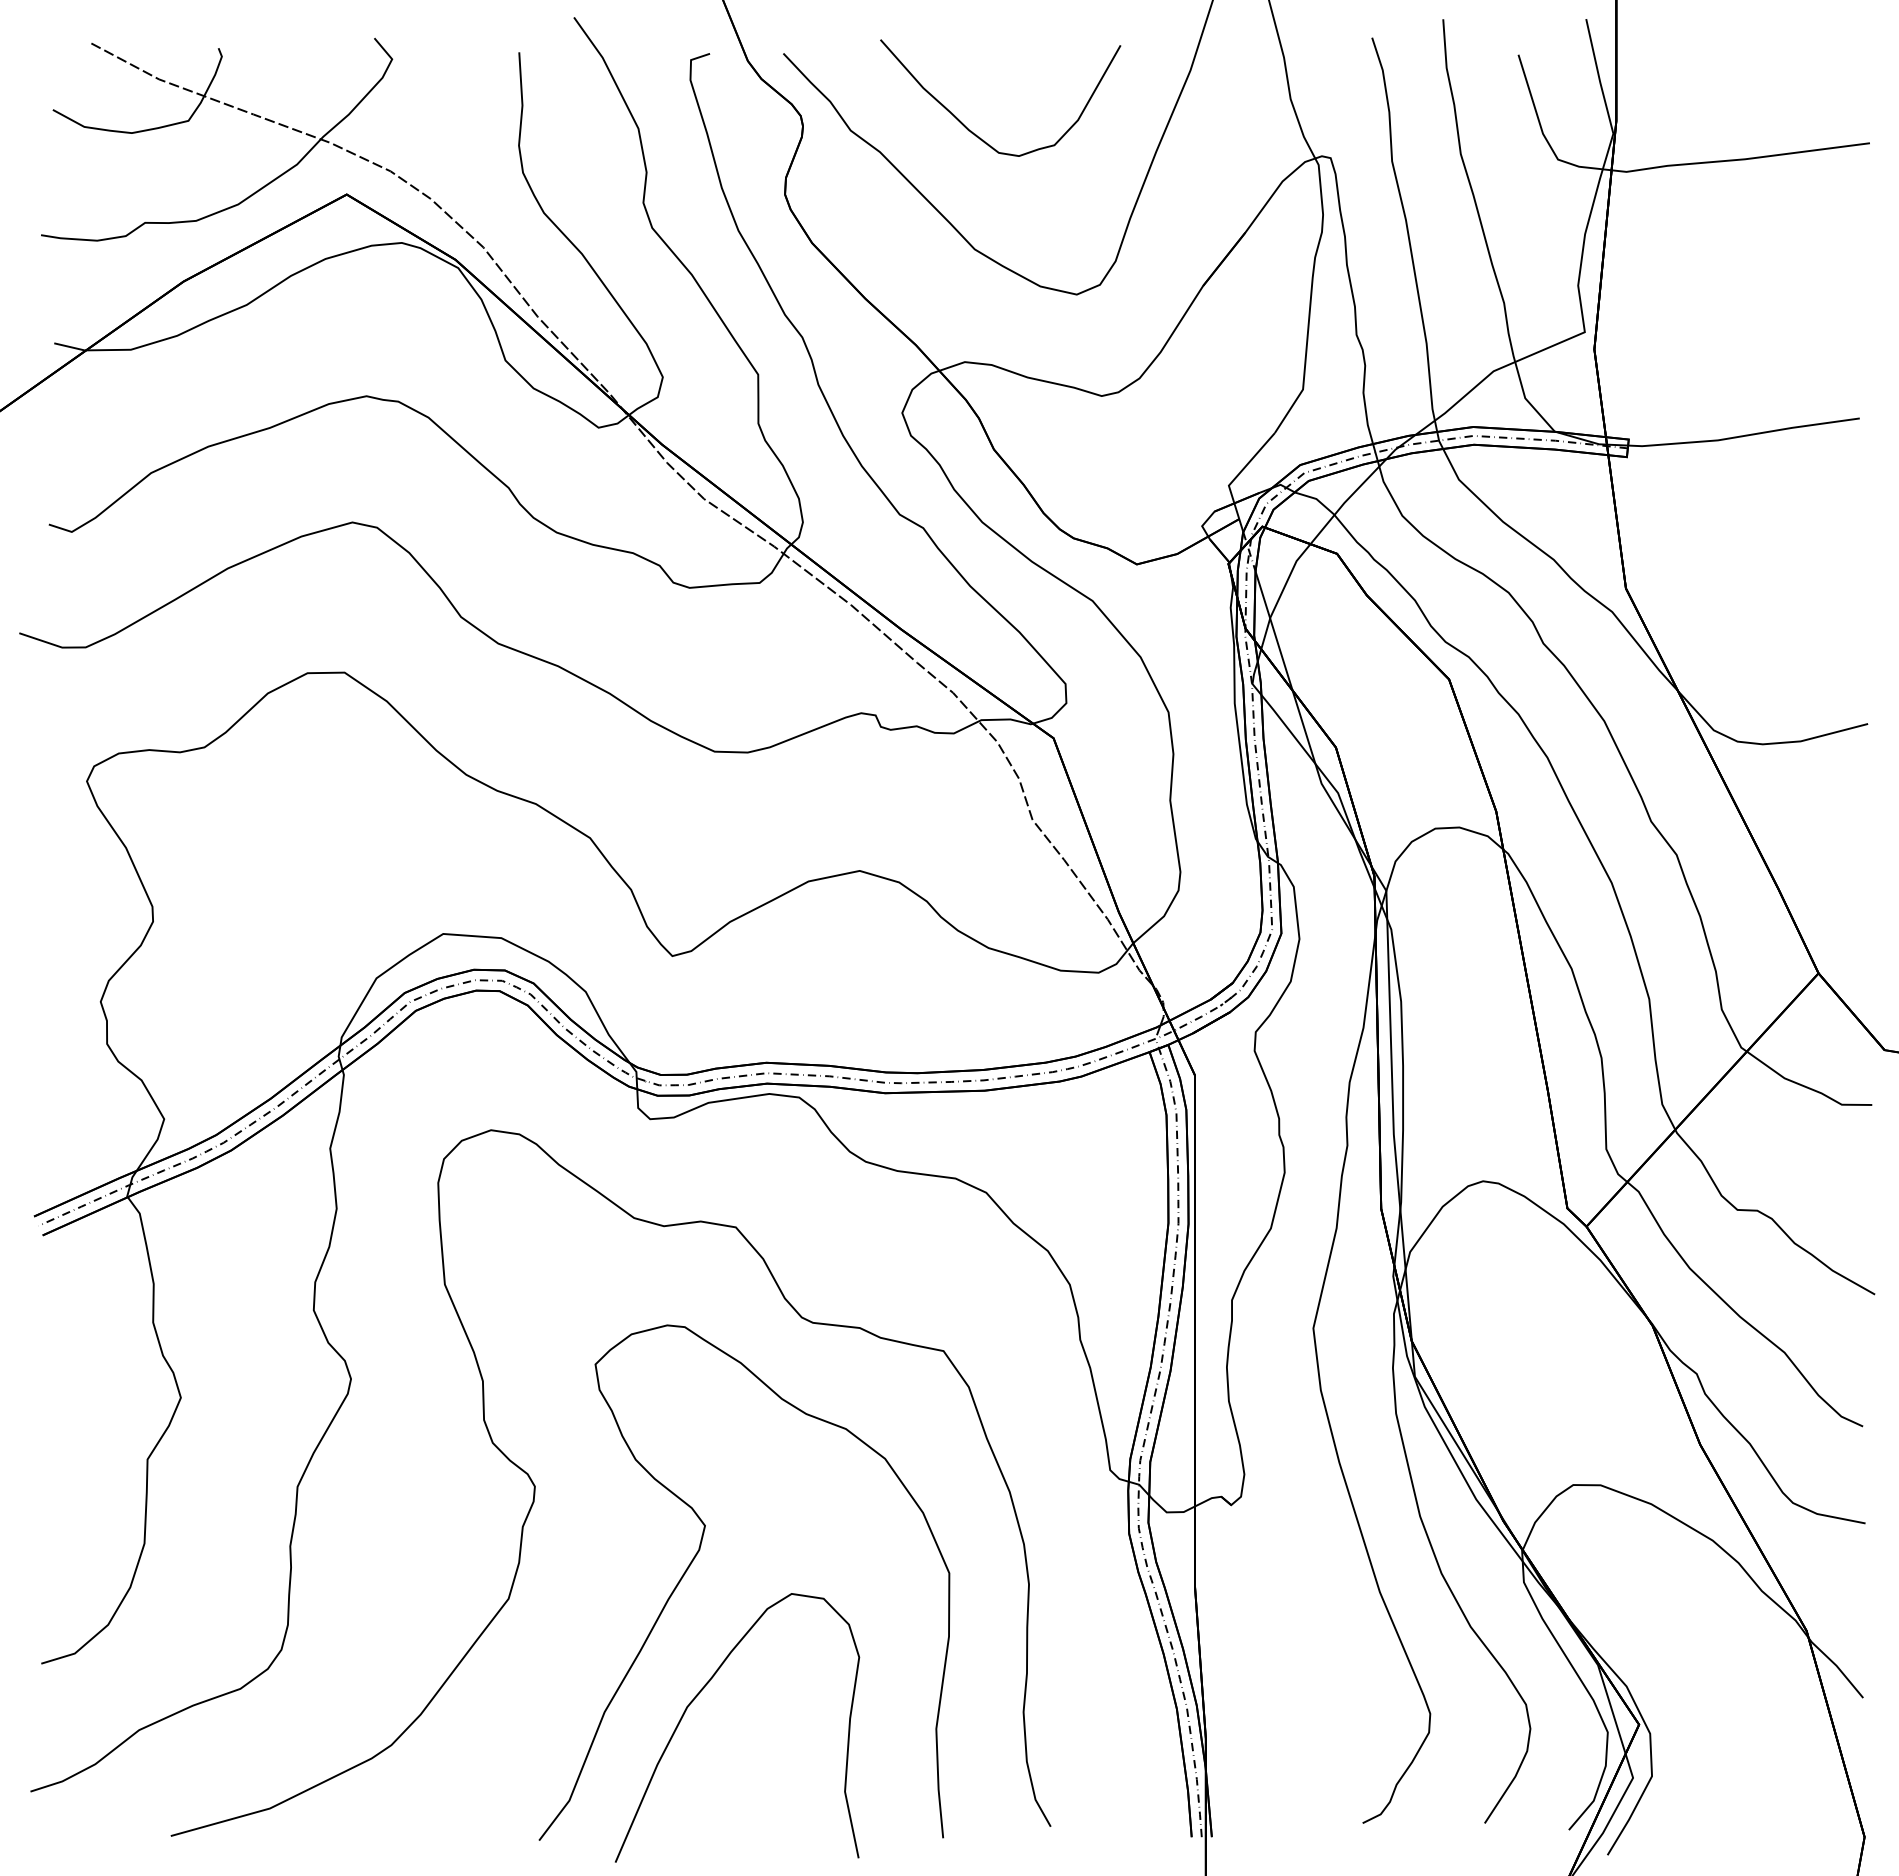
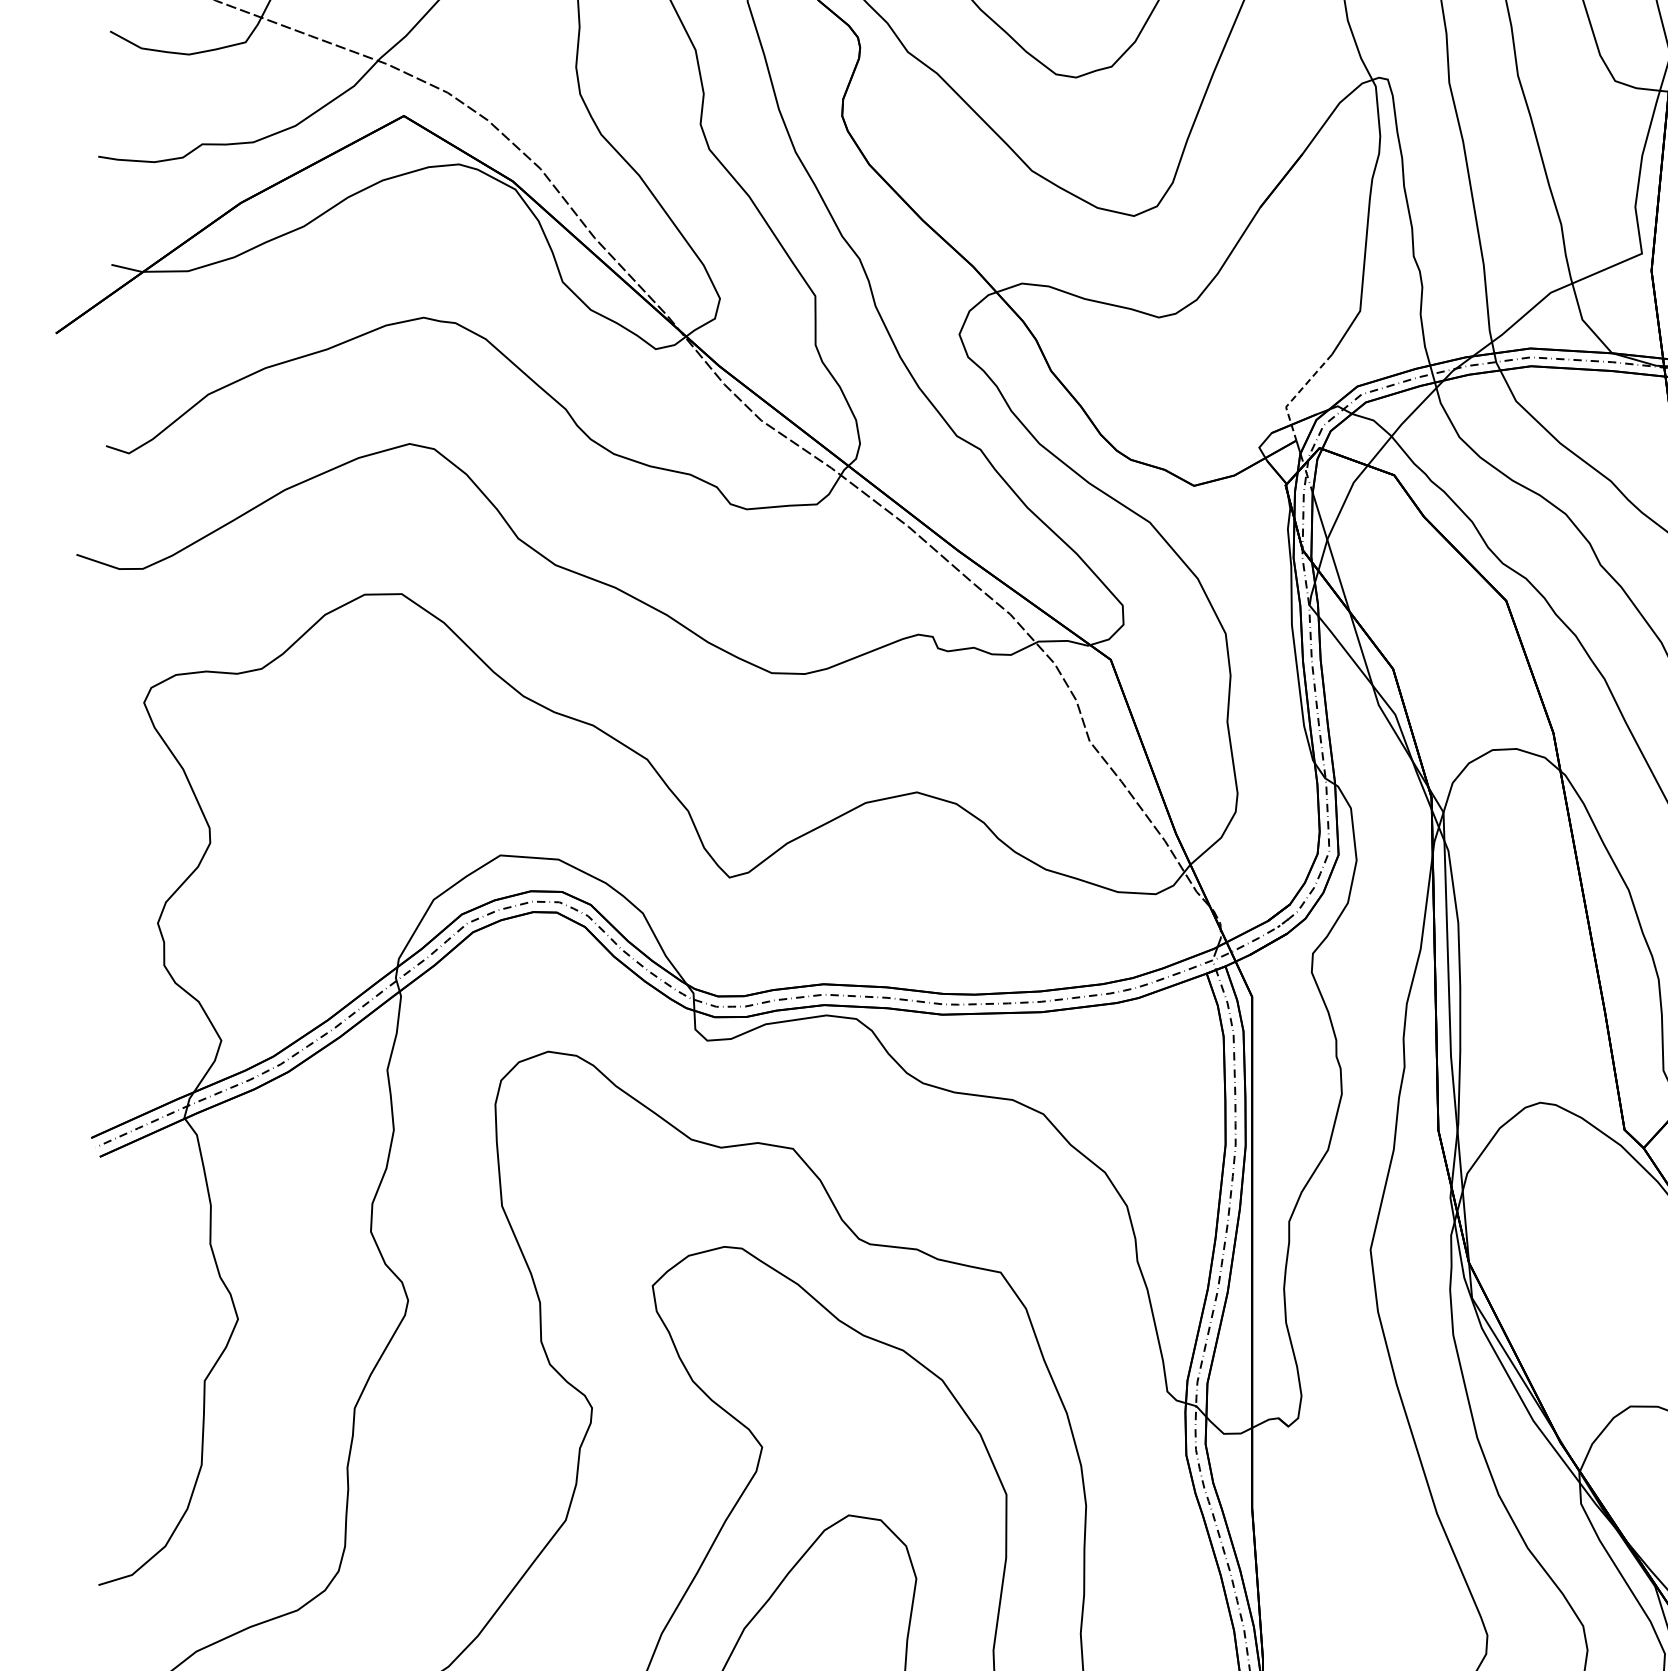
line: (1239, 473) -> (1296, 394), solid -> dashed

